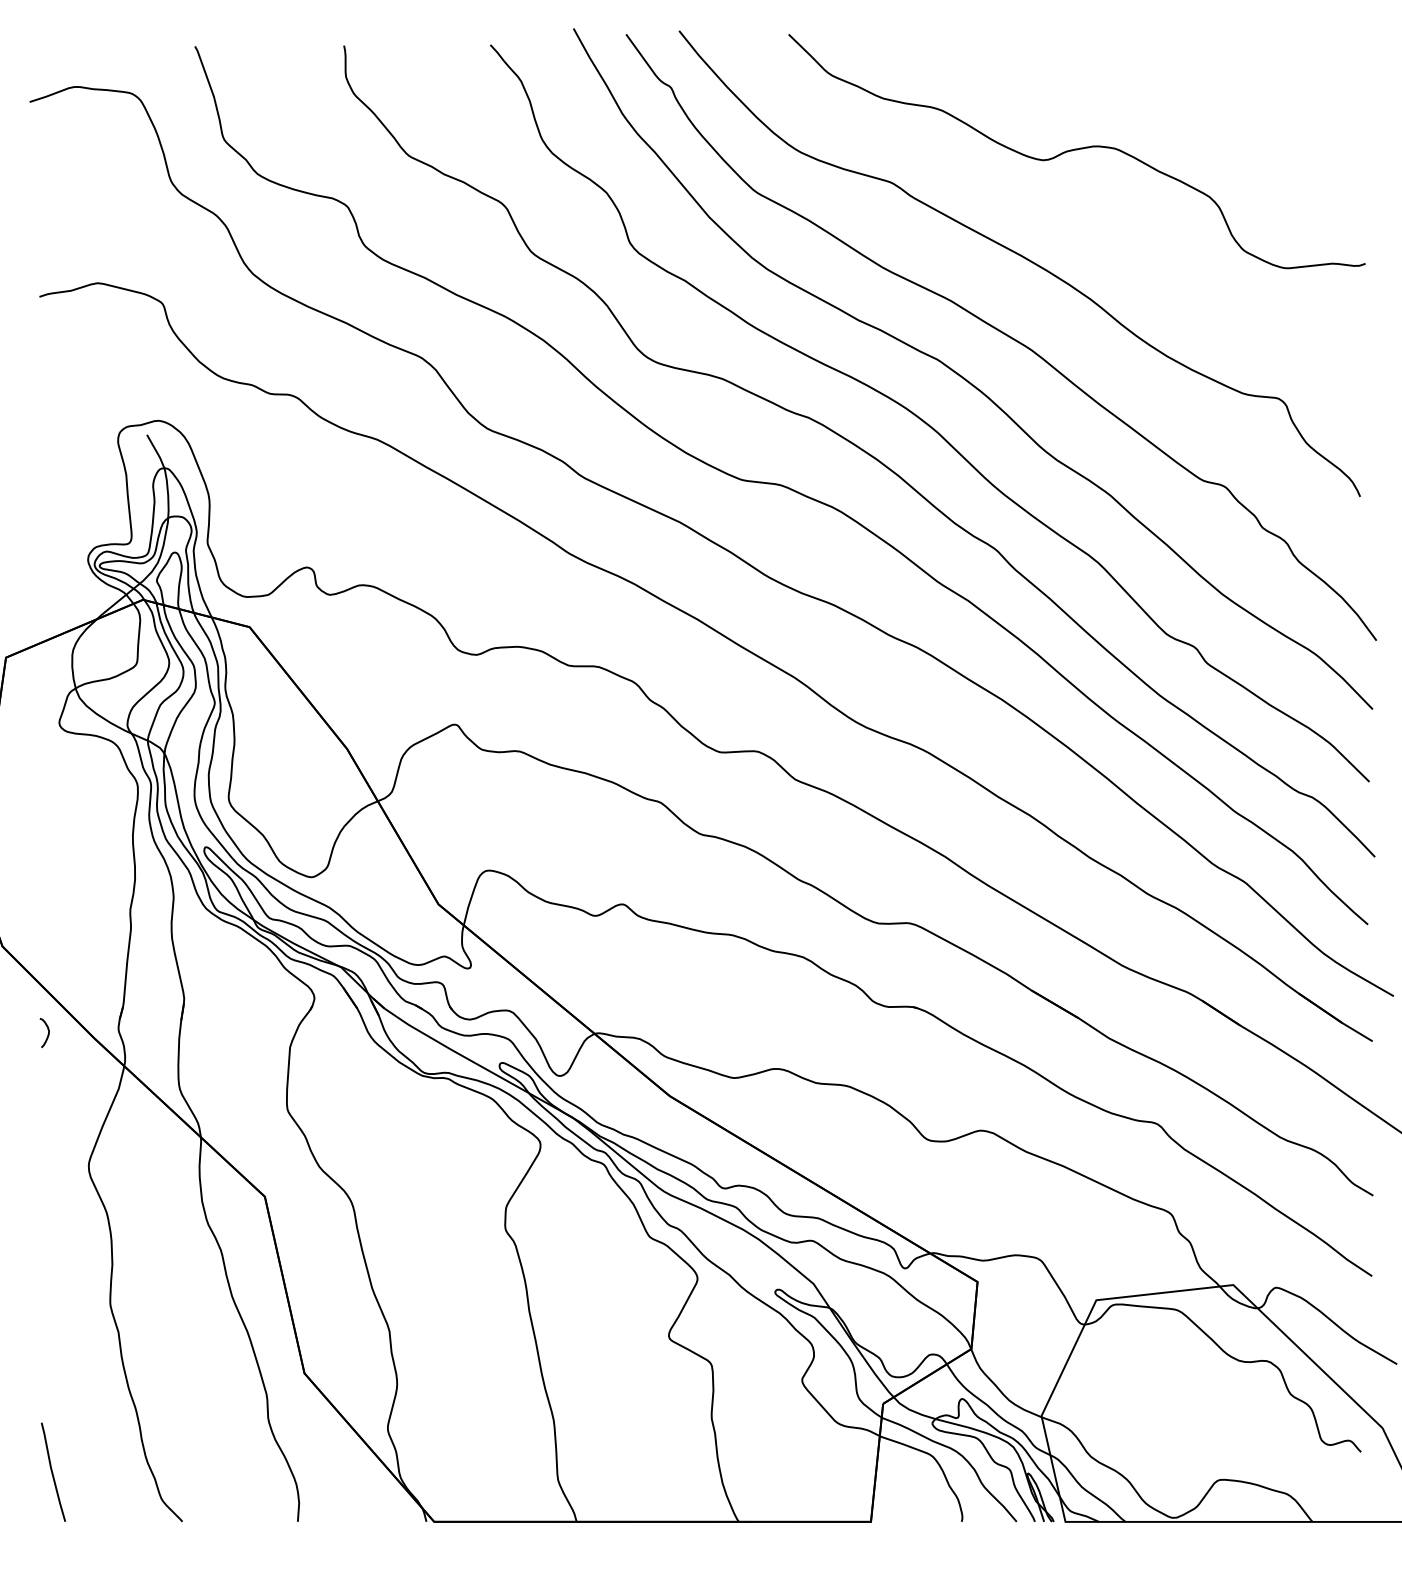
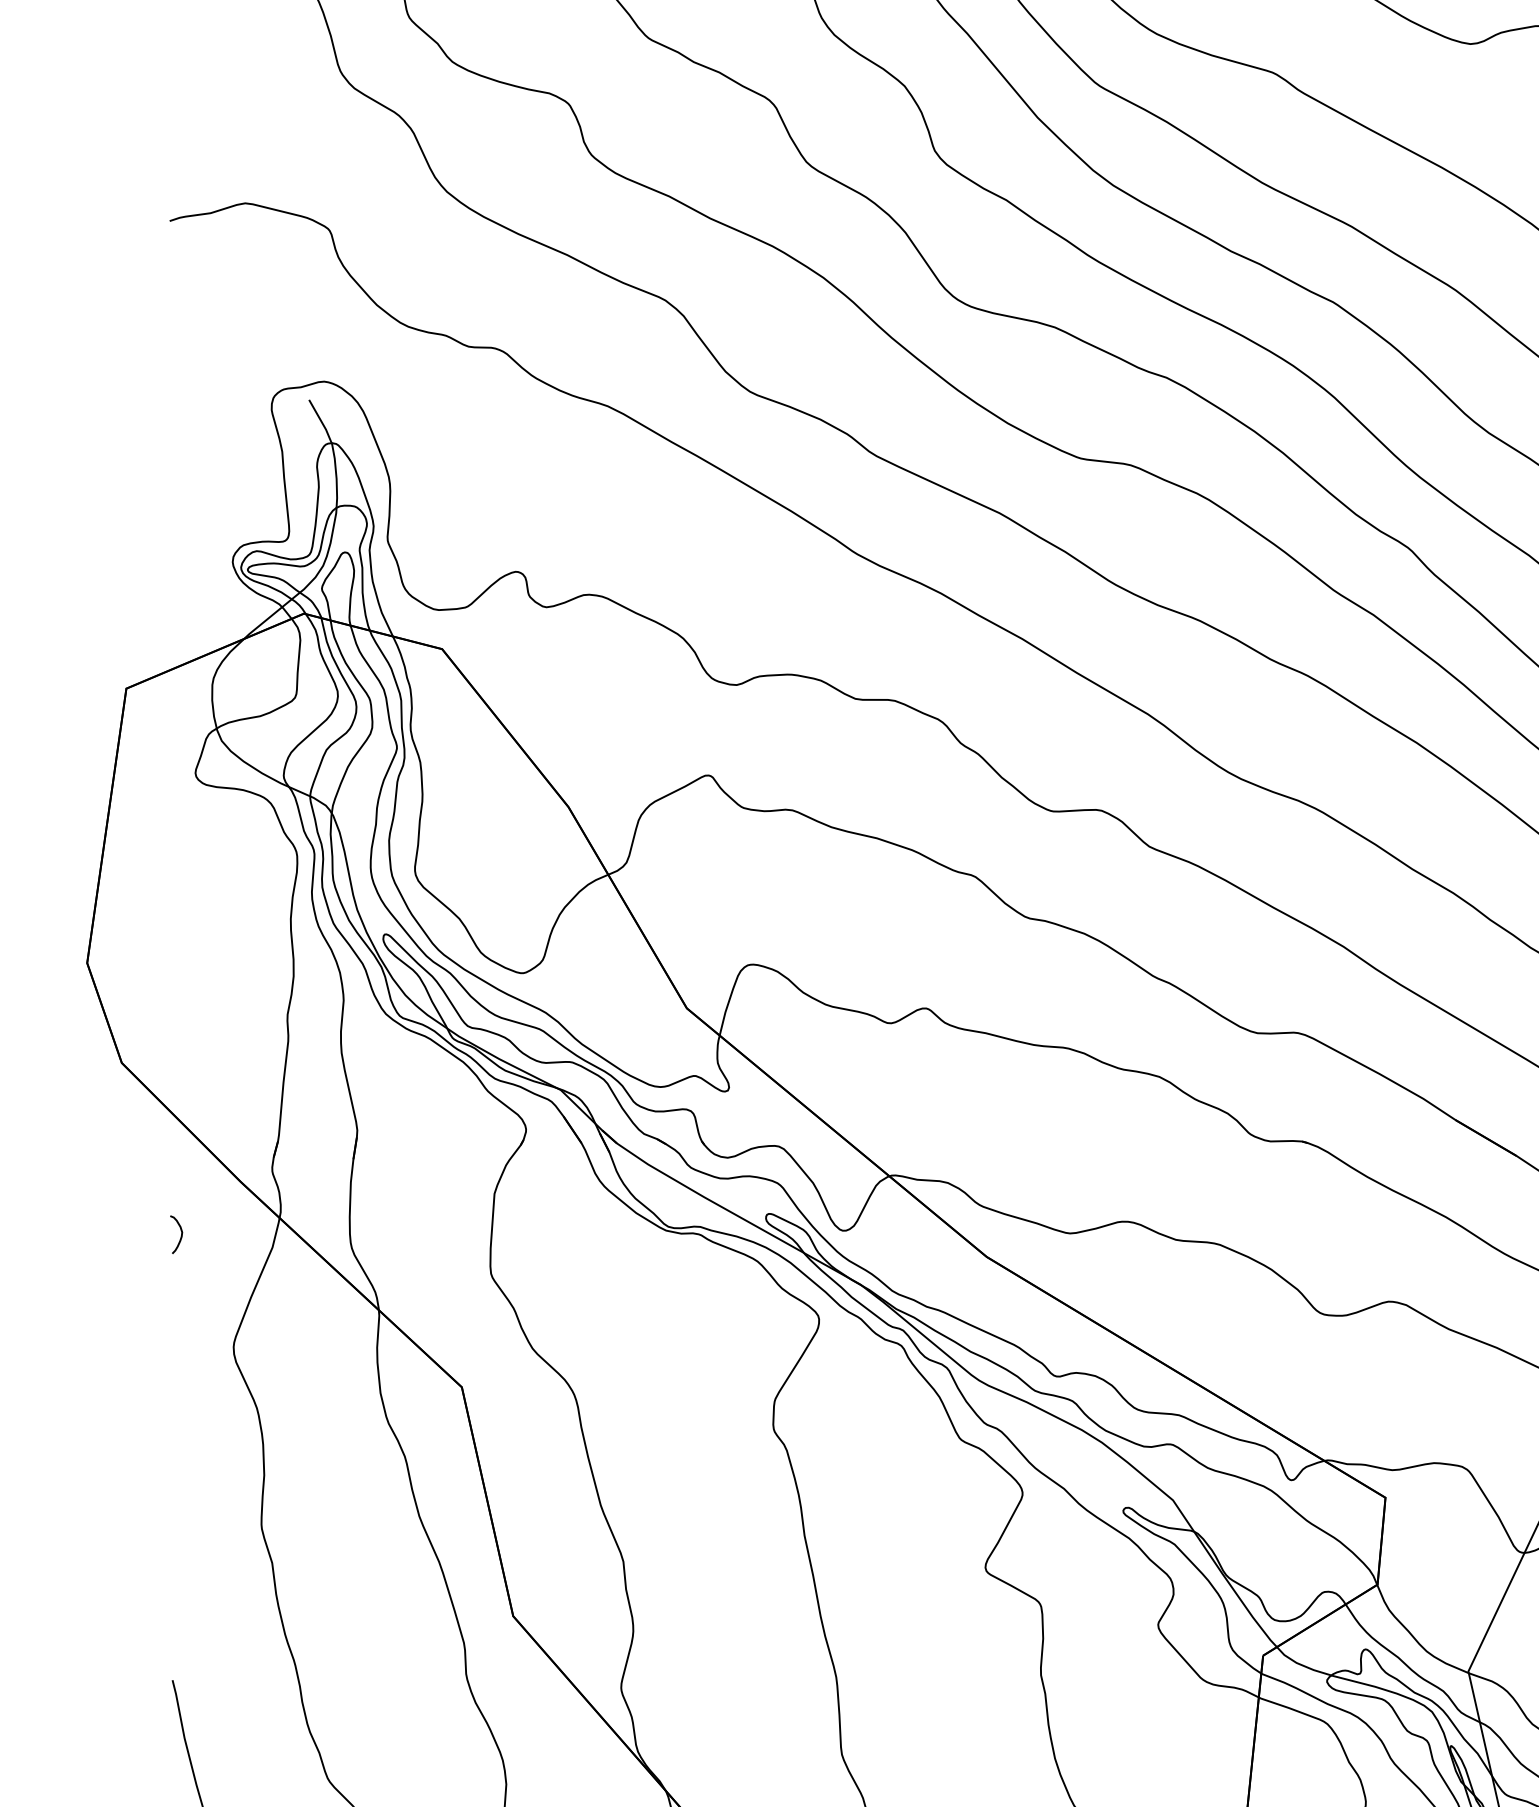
curve: (47, 1034) -> (180, 1236), moved

